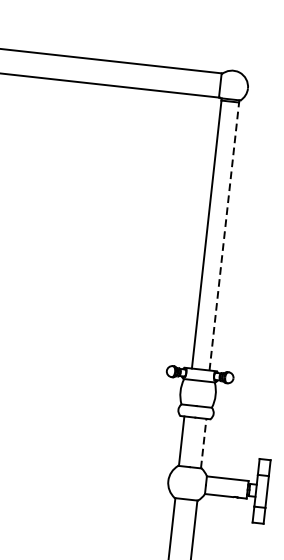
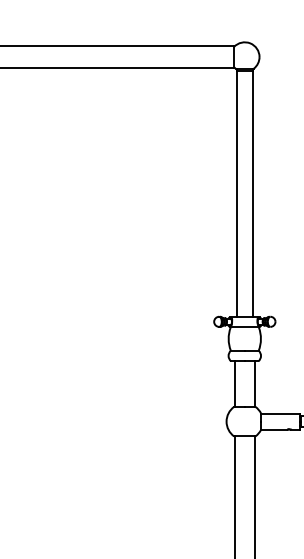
line: (223, 236) -> (252, 193), dashed -> solid
line: (203, 444) -> (254, 384), dashed -> solid

